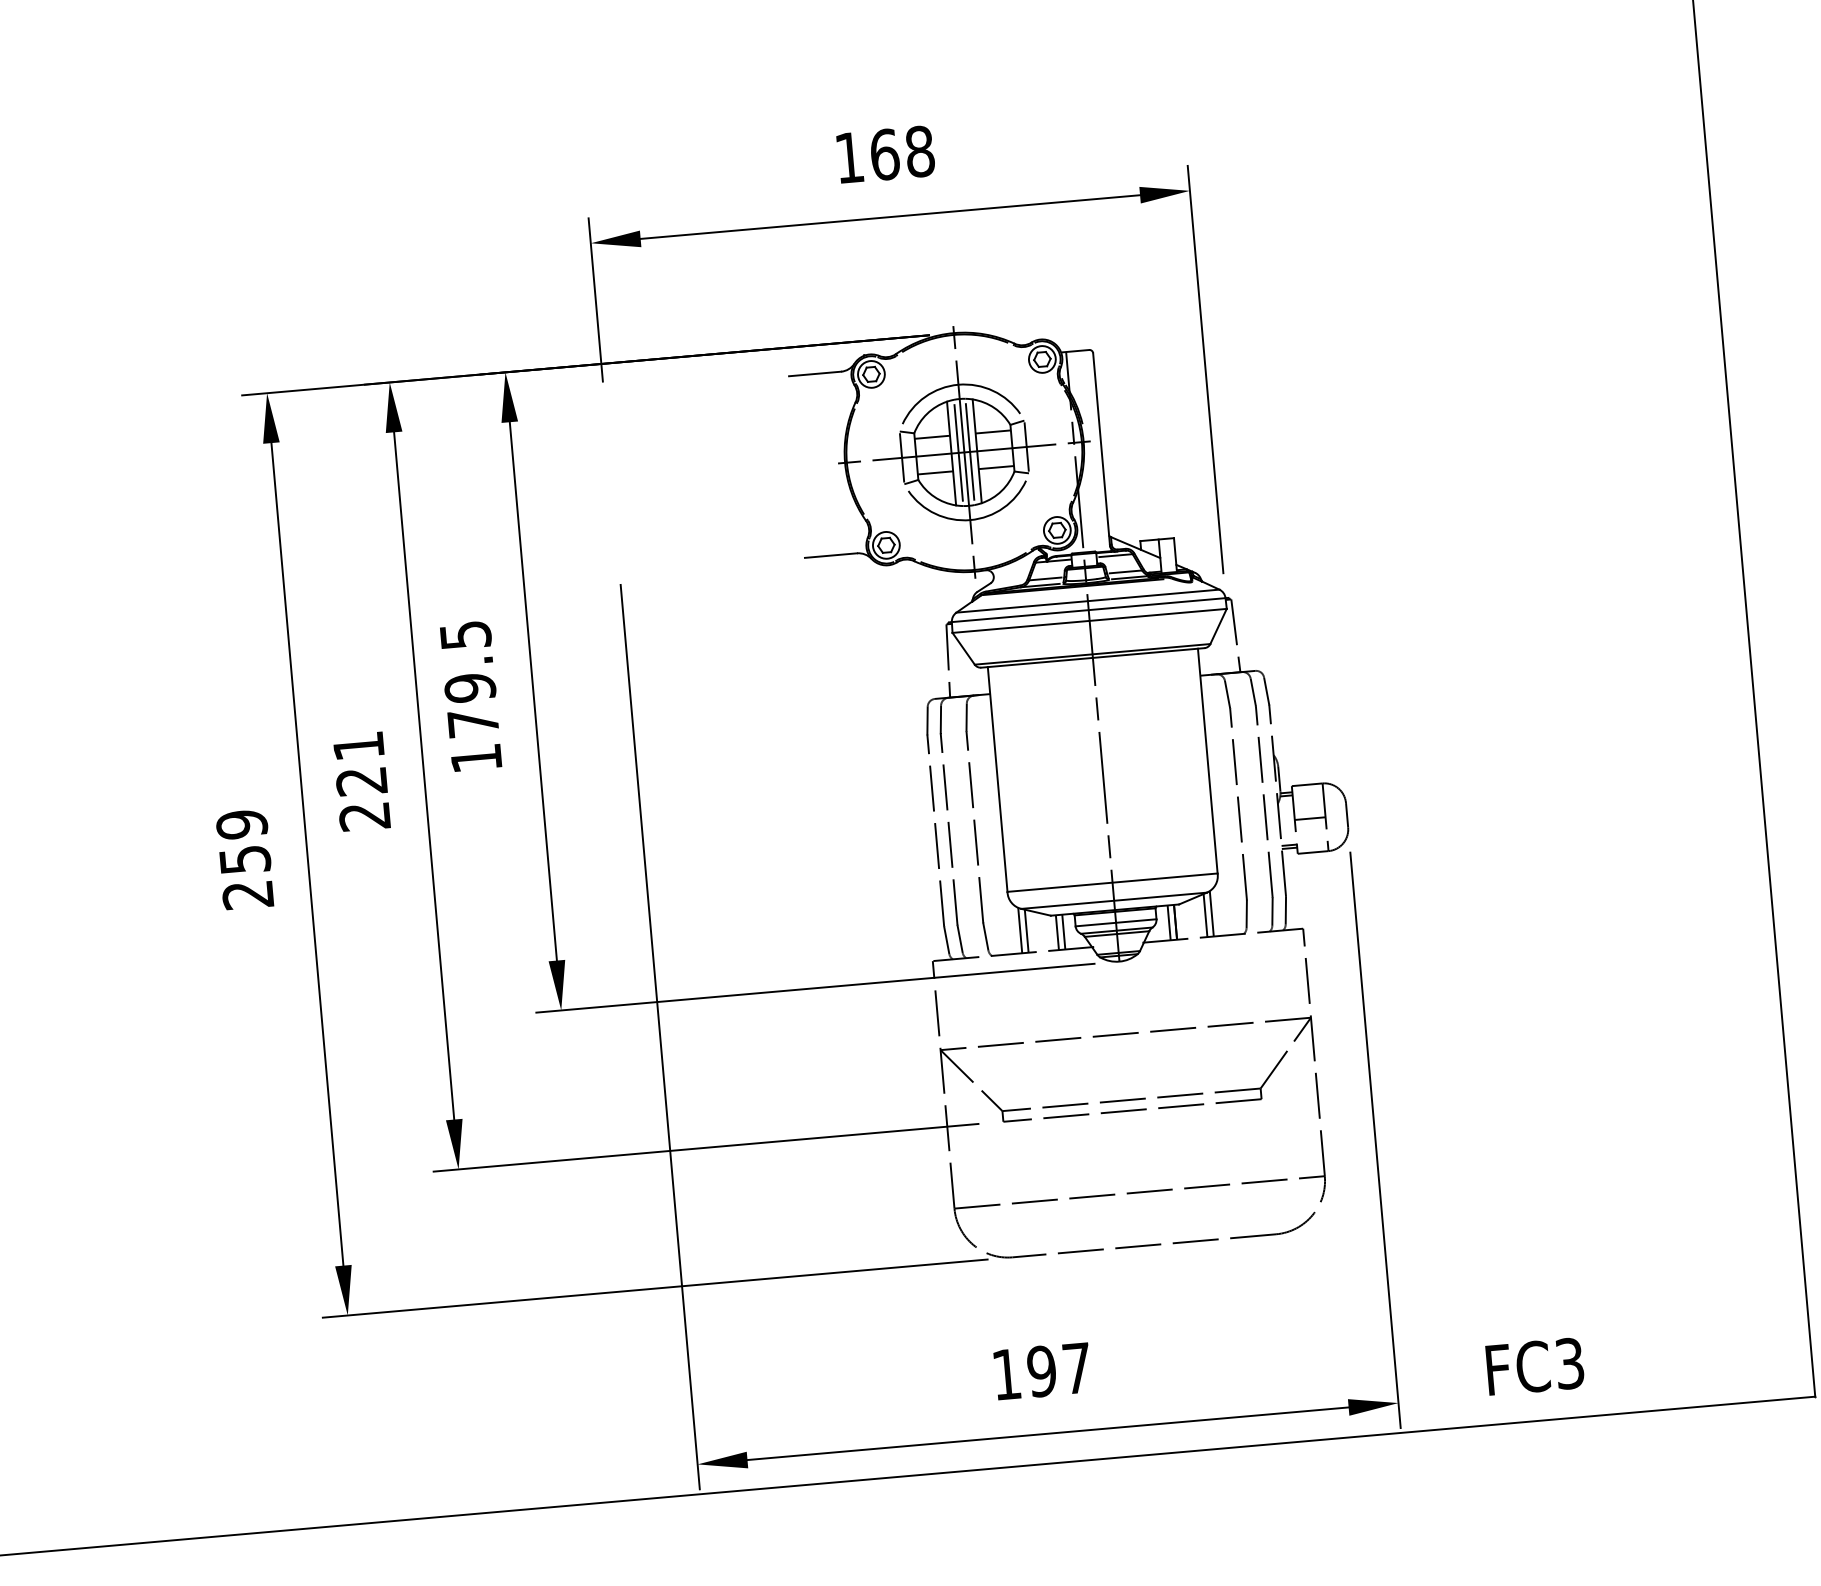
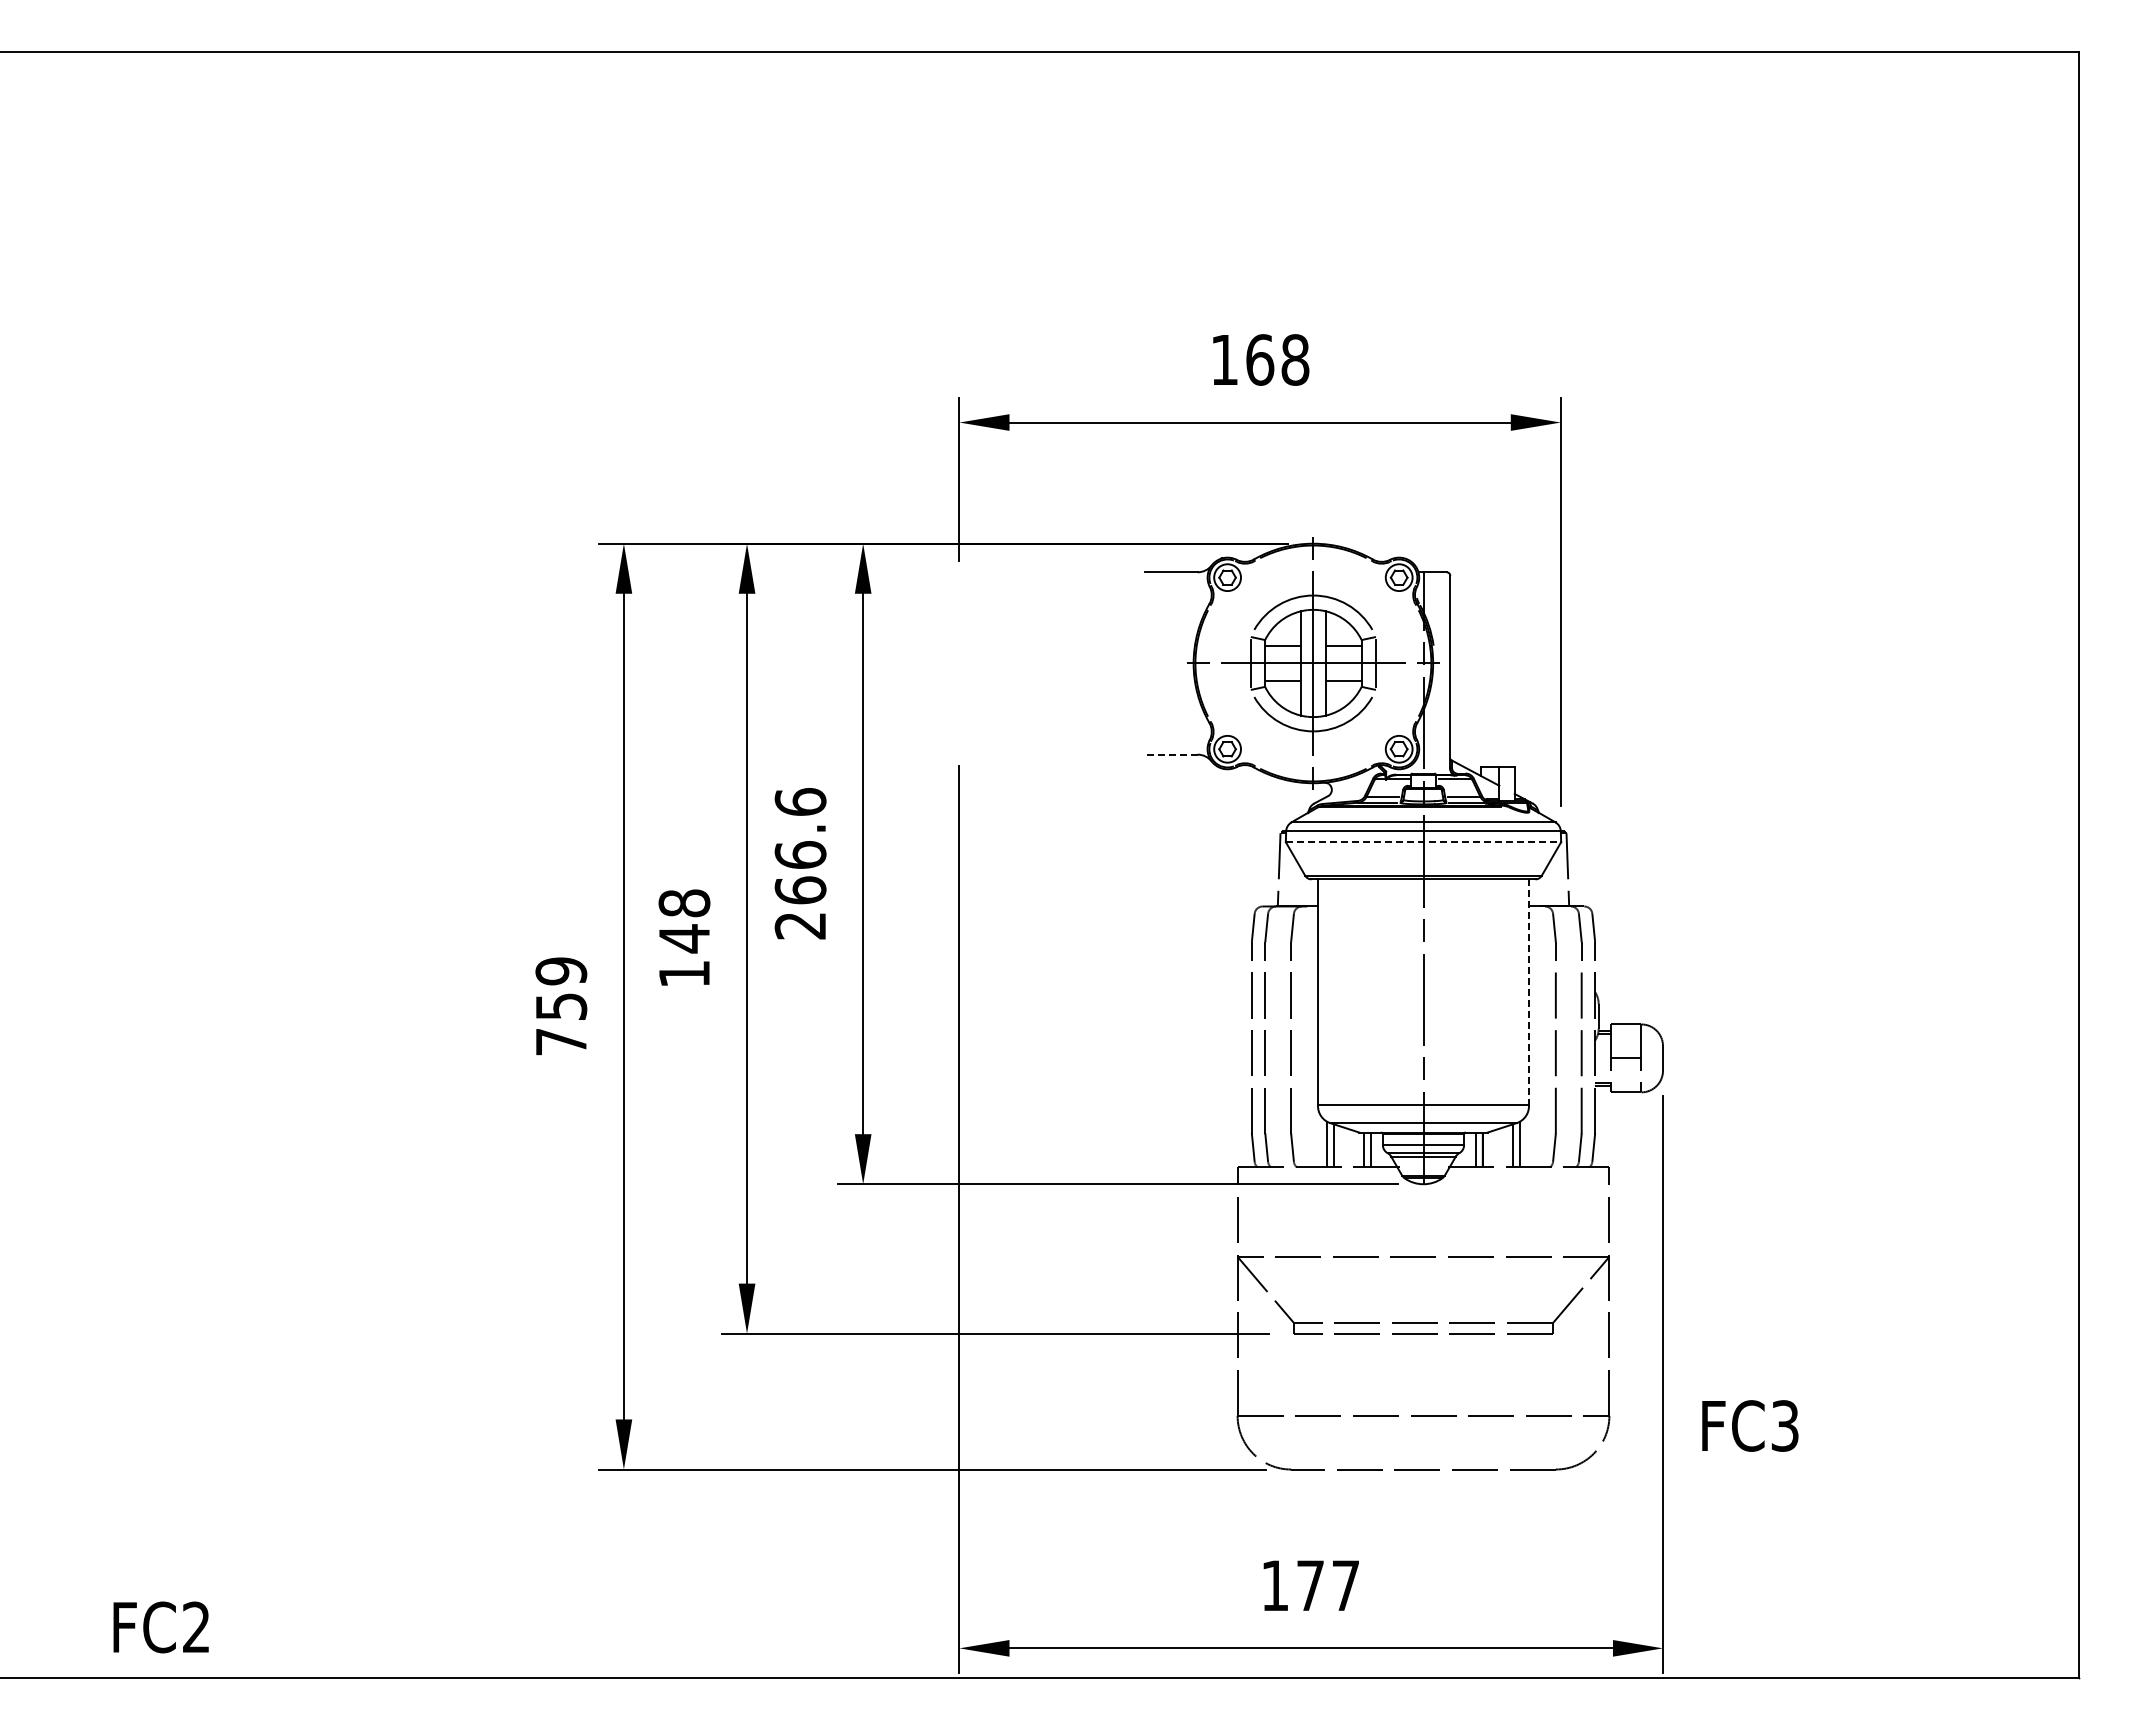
line: (970, 451) -> (1319, 663), removed
line: (958, 452) -> (1307, 663), removed
line: (830, 555) -> (1171, 754), solid -> dashed
line: (1089, 621) -> (1423, 842), solid -> dashed
text: (470, 696) -> (800, 863), 179.5 -> 266.6
line: (1207, 761) -> (1528, 992), solid -> dashed
text: (361, 781) -> (684, 938), 221 -> 148
text: (247, 895) -> (560, 1042), 259 -> 759
text: (1535, 1366) -> (1750, 1425), moved
text: (1041, 1371) -> (1310, 1585), 197 -> 177

